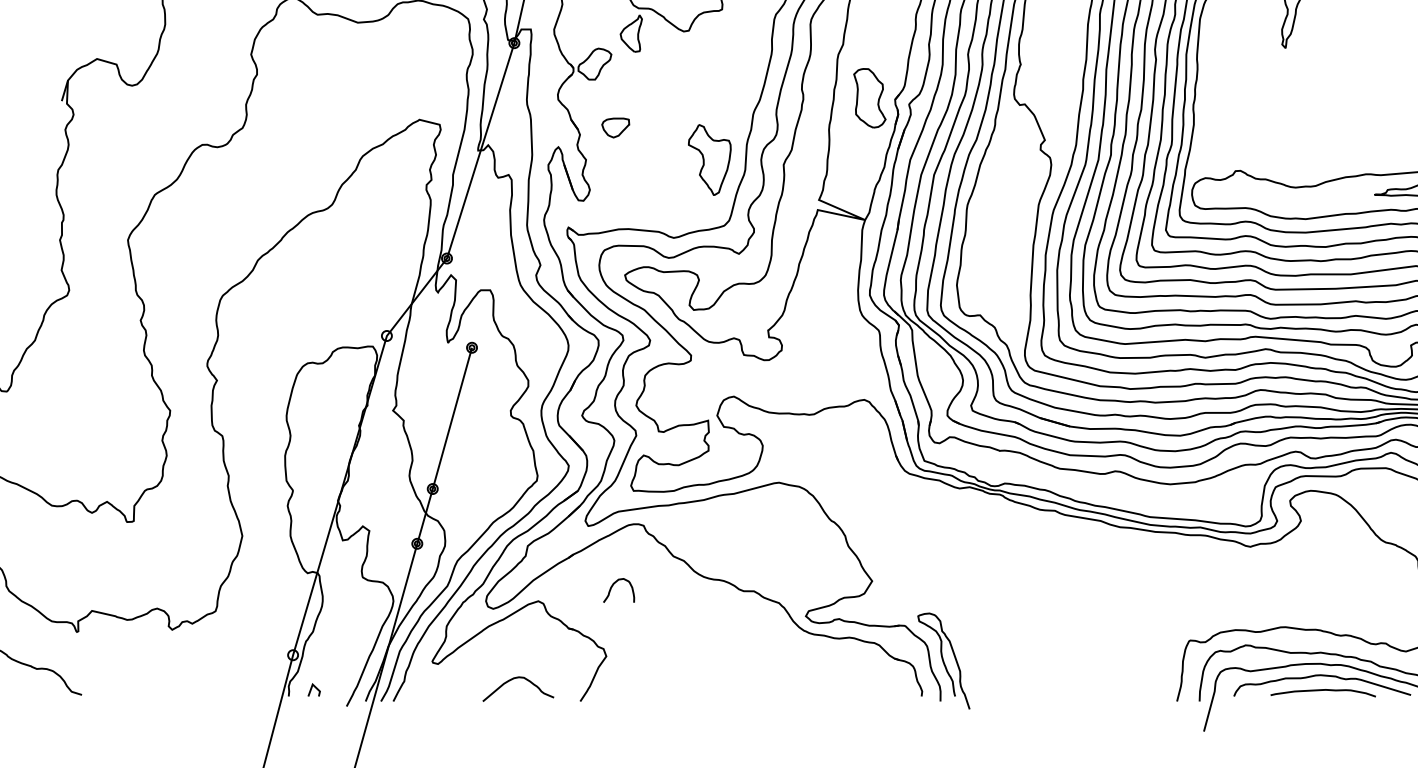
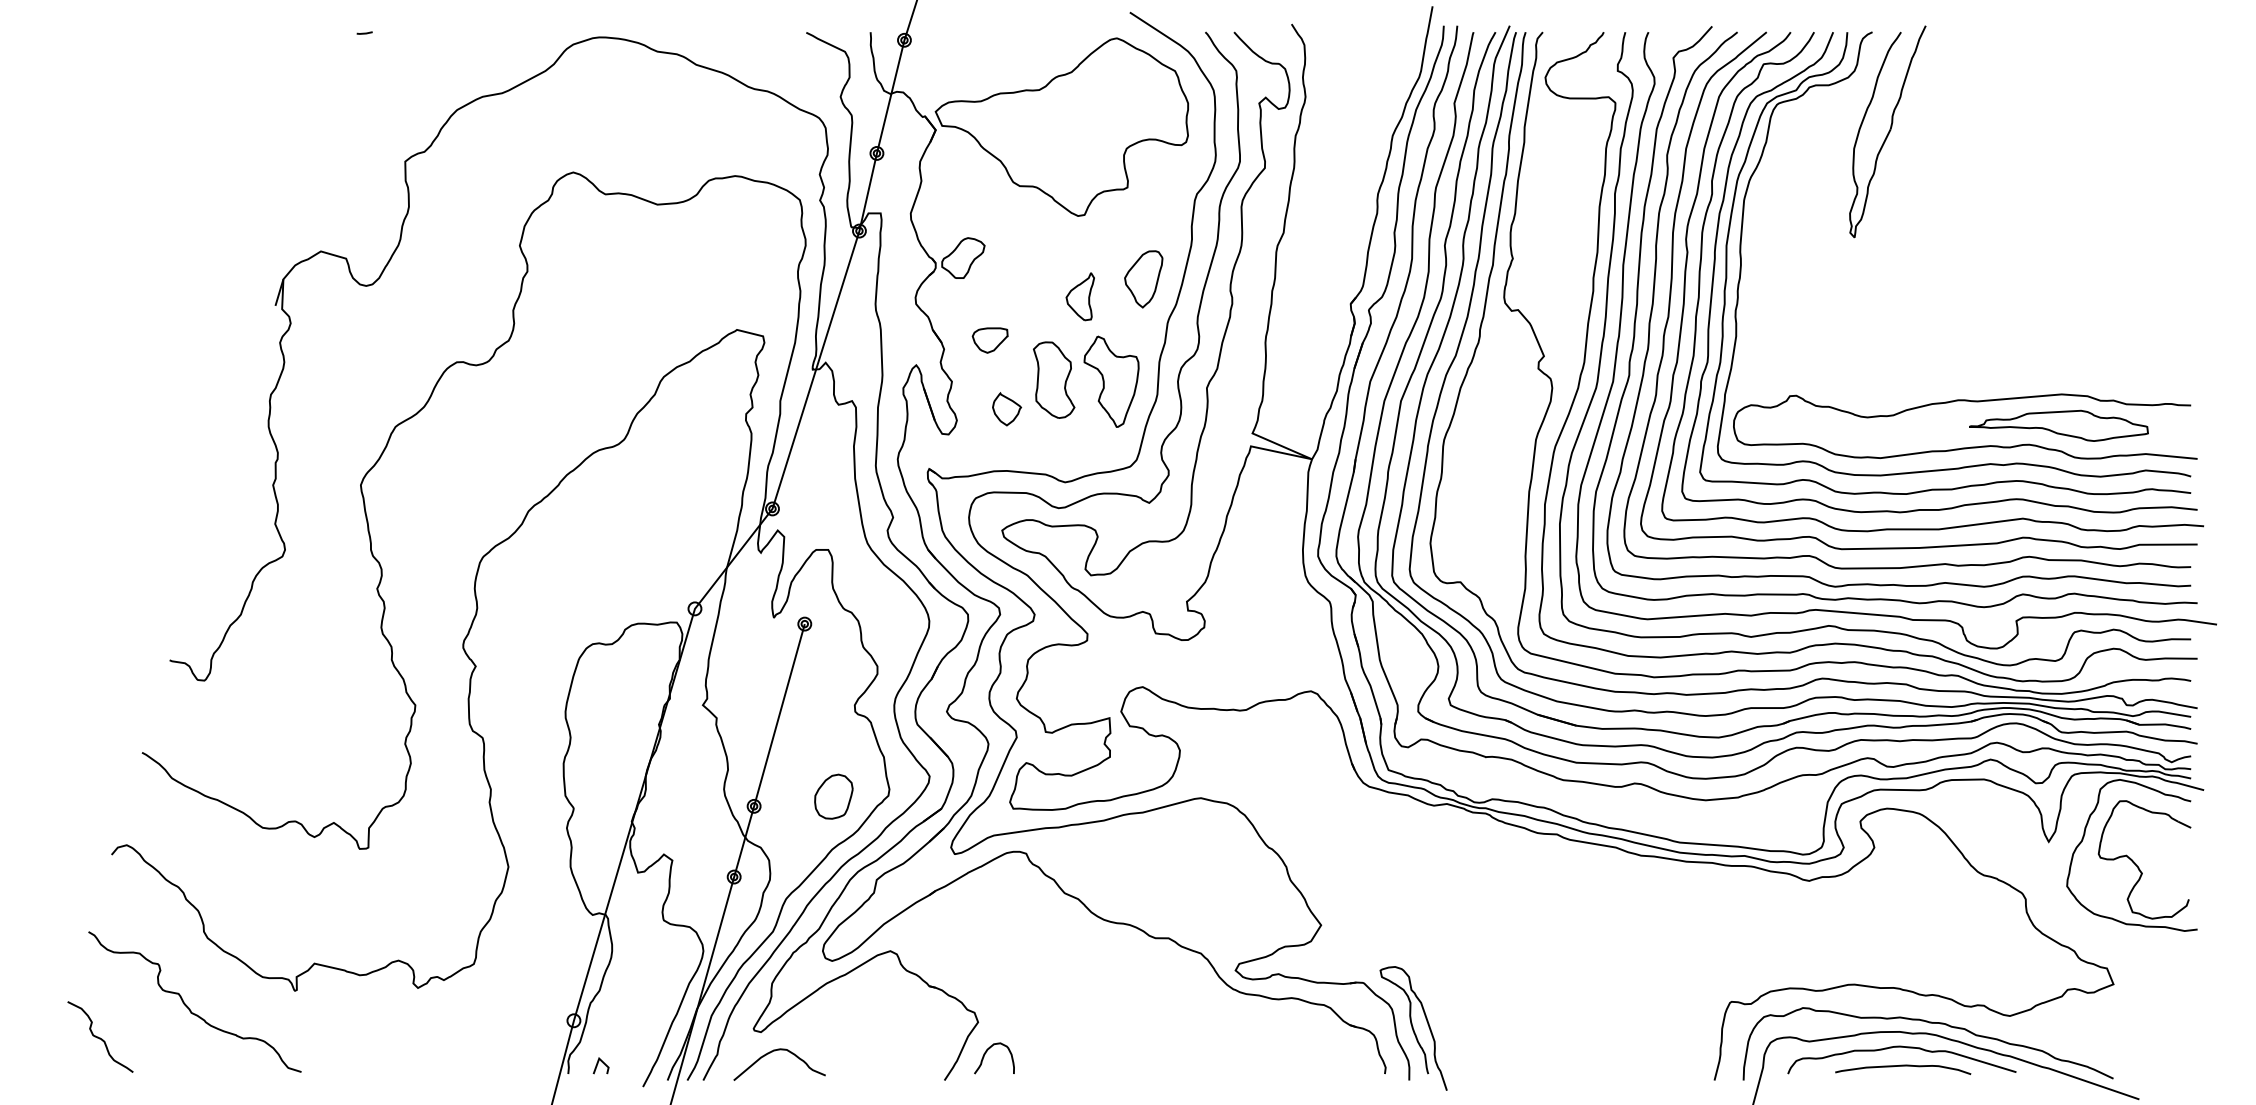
part: (630, 33) -> (1079, 296), moved
part: (734, 80) -> (1143, 279), added
part: (870, 97) -> (1054, 379), moved
part: (629, 181) -> (1007, 409), added
part: (494, 481) -> (833, 796), added
curve: (612, 586) -> (986, 1053), moved
curve: (515, 679) -> (775, 1051), moved

